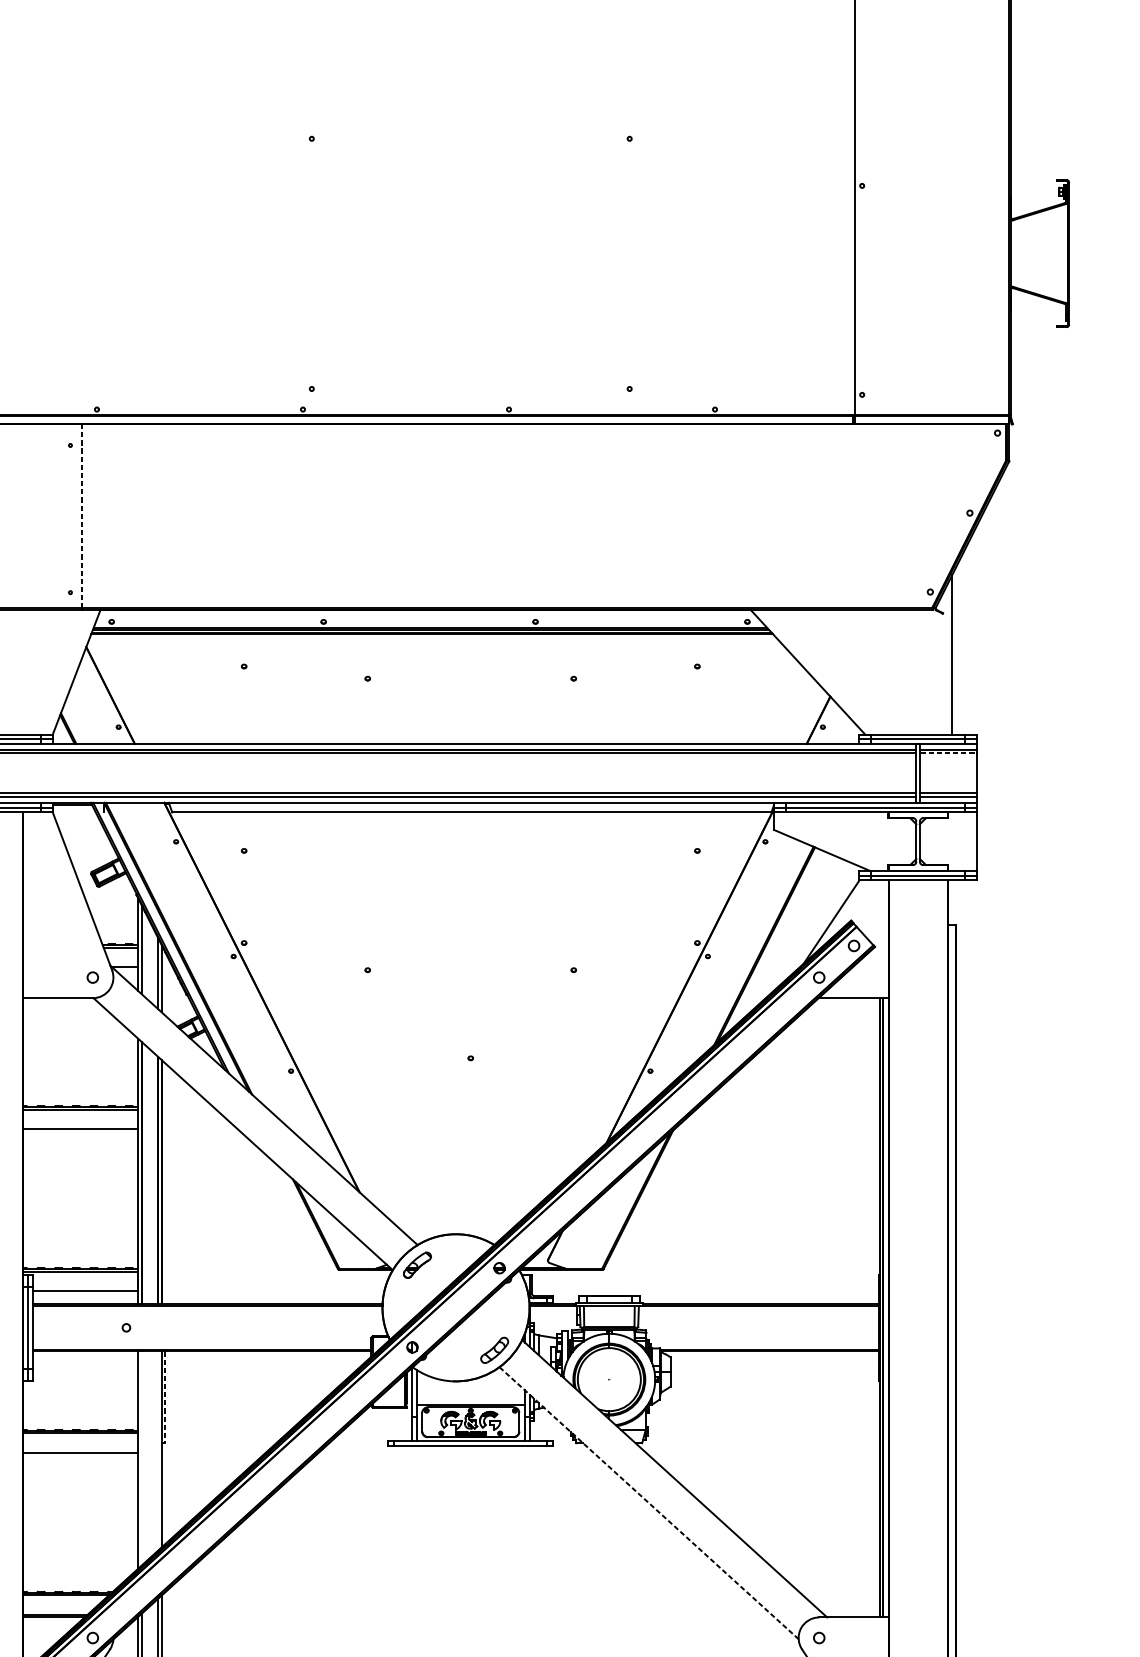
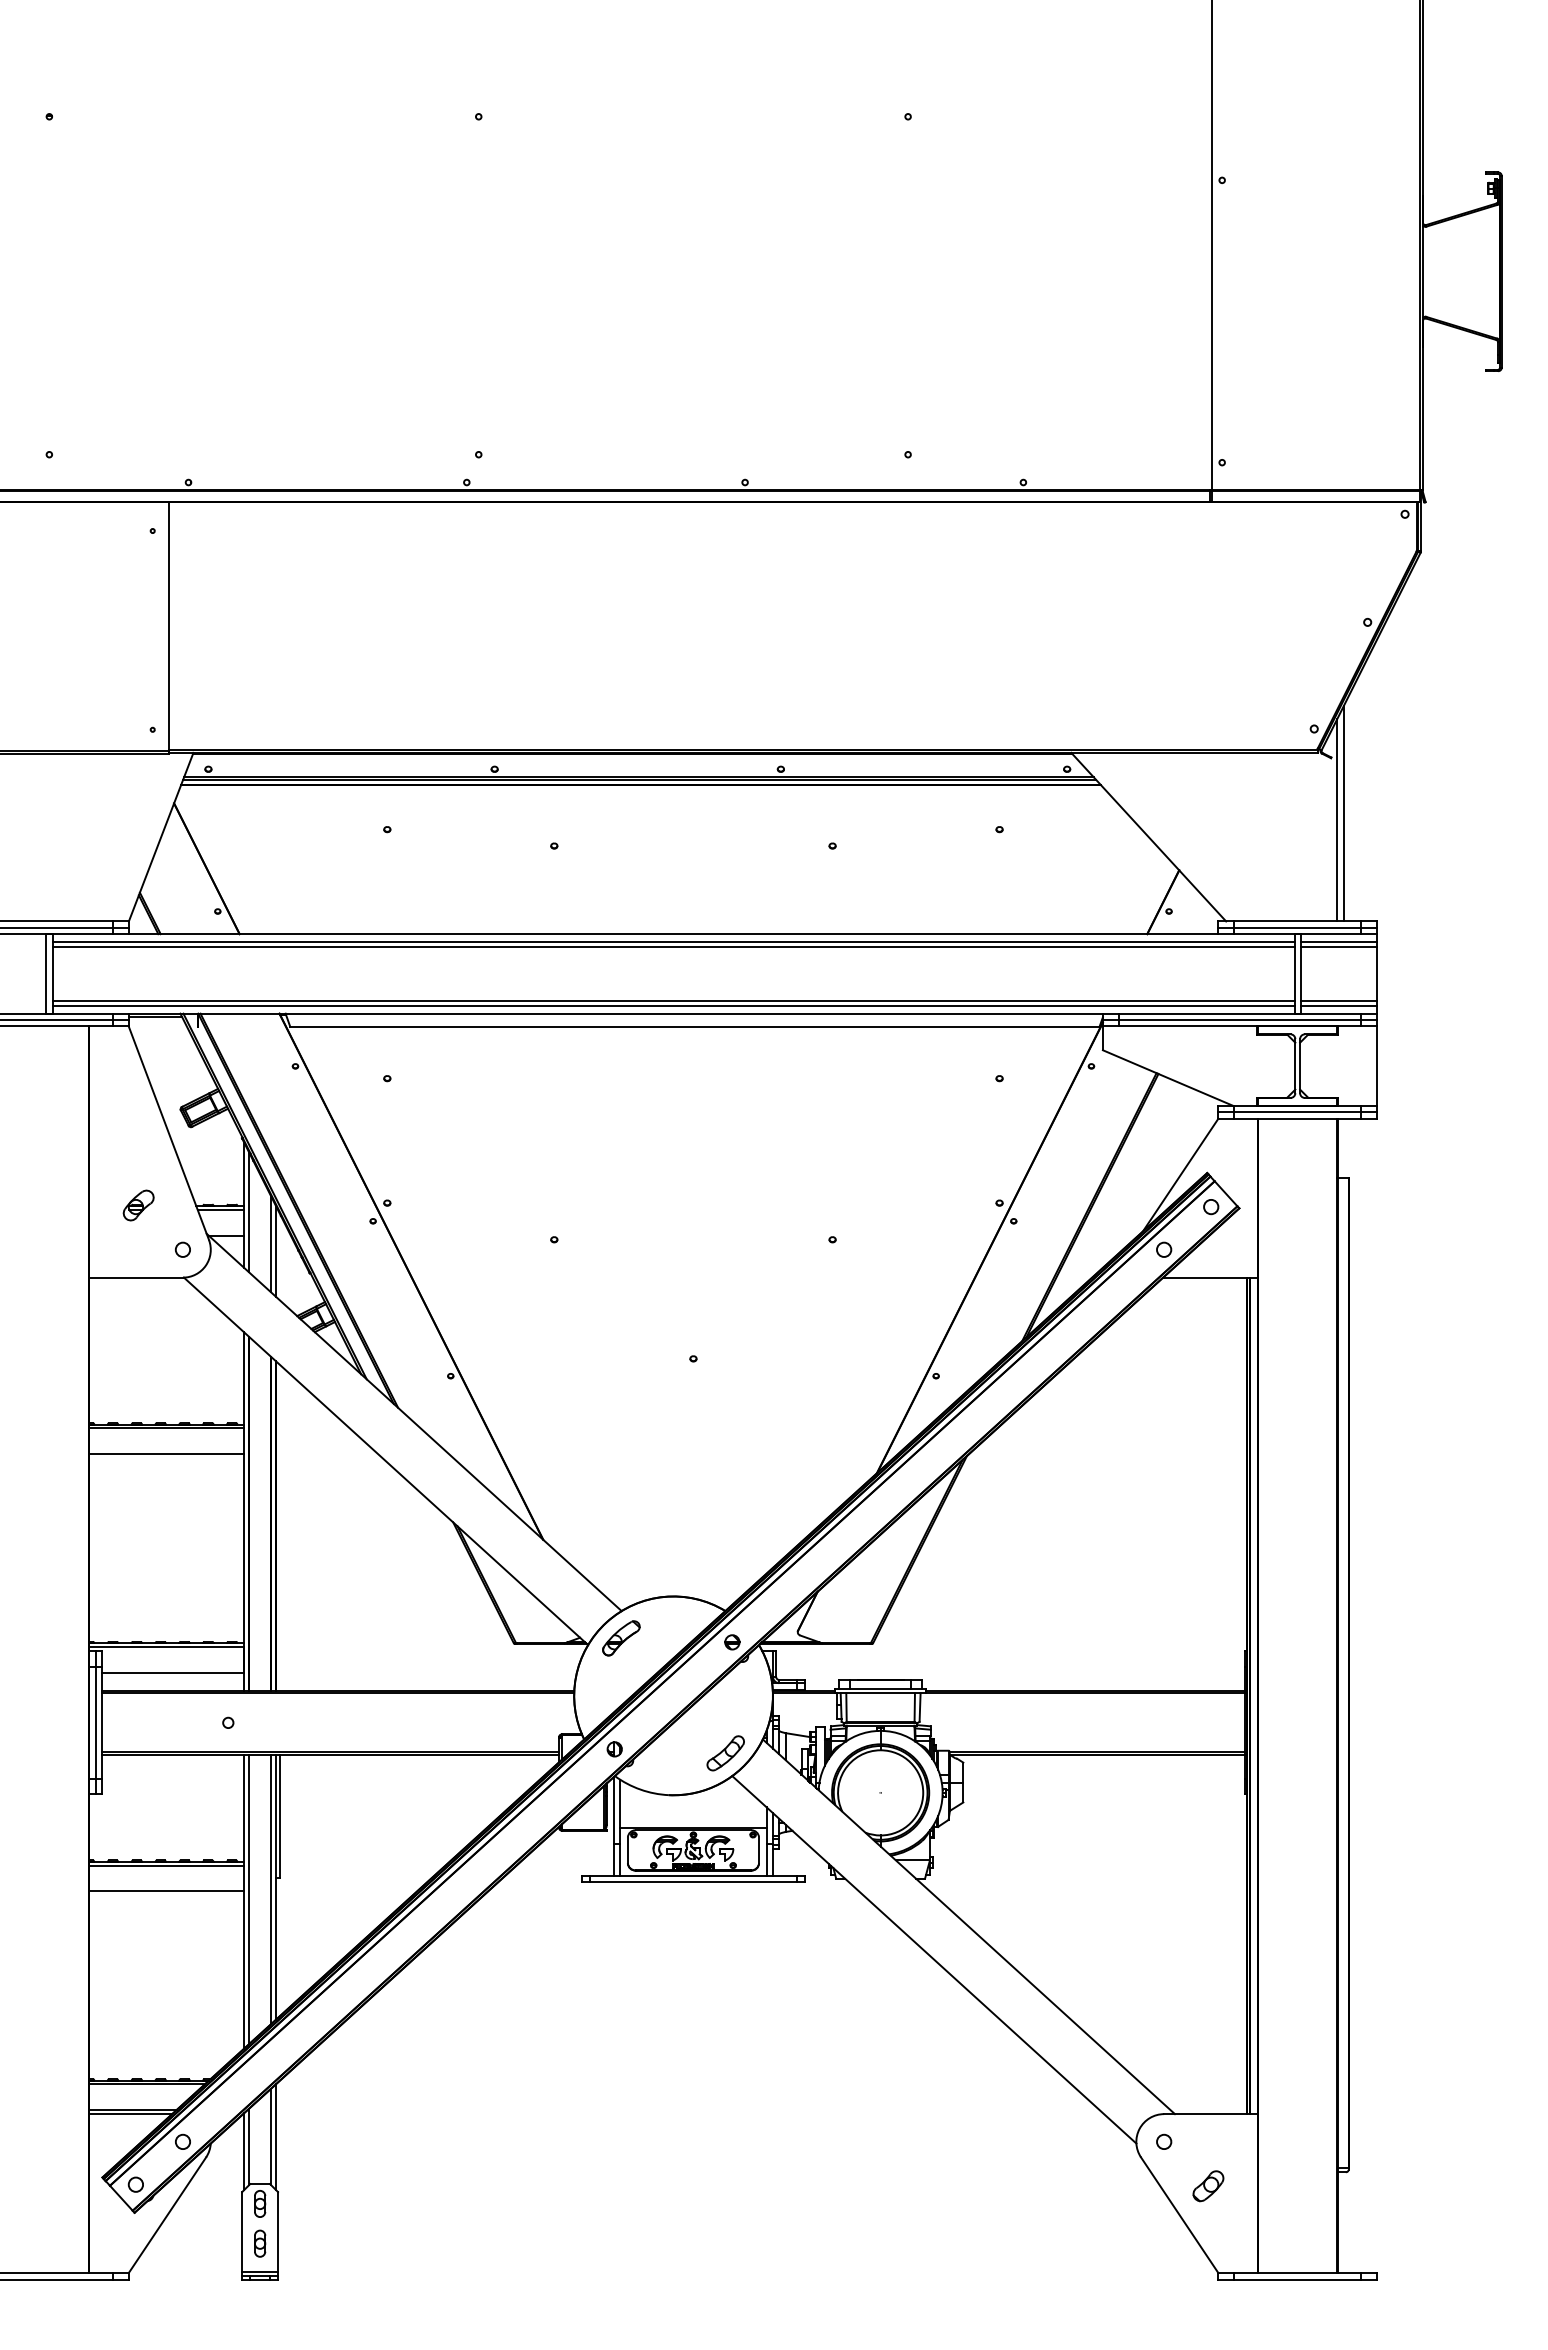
line: (82, 516) -> (168, 627), dashed -> solid
line: (947, 659) -> (1337, 819), added
line: (949, 753) -> (1339, 946), dashed -> solid
part: (59, 944) -> (138, 1205), added
line: (165, 1397) -> (280, 1816), dashed -> solid
line: (158, 1451) -> (271, 1889), added
line: (141, 1458) -> (248, 1899), added
line: (648, 1502) -> (933, 1959), dashed -> solid

